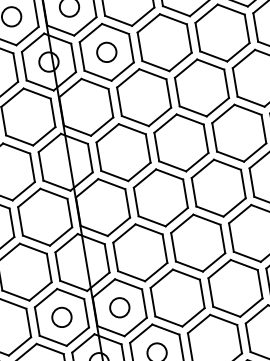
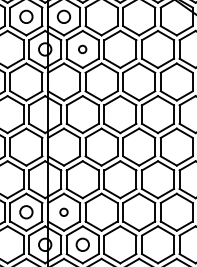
circle: (106, 52) -> (82, 49), size x0.6
circle: (119, 308) -> (63, 212), size x0.6

